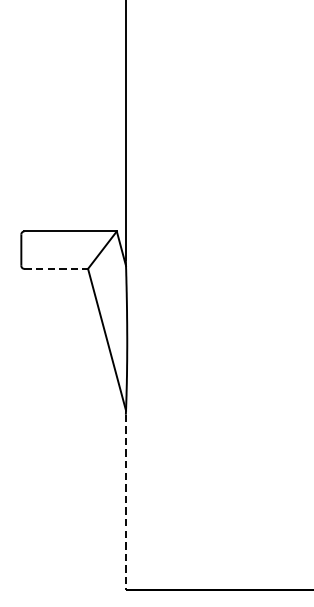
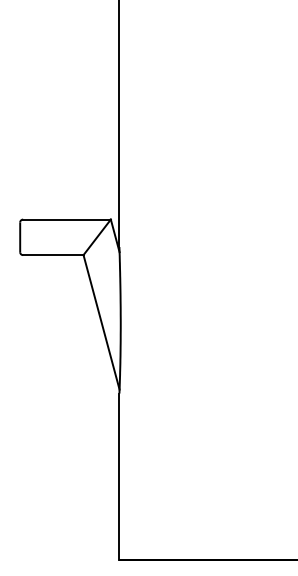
line: (56, 269) -> (53, 255), dashed -> solid
line: (125, 503) -> (119, 477), dashed -> solid

